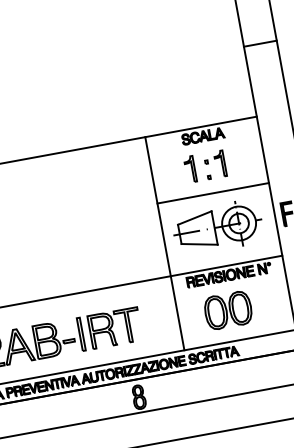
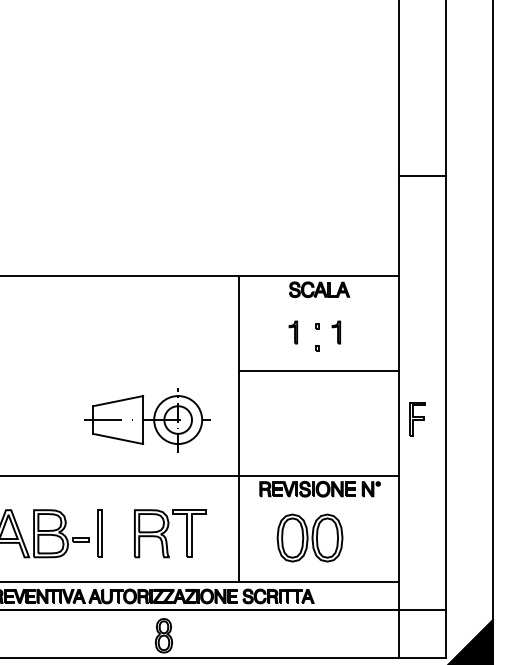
part: (220, 163) -> (336, 332), size x0.6
part: (190, 169) -> (293, 332), size x0.6
part: (217, 227) -> (147, 420), moved
part: (115, 327) -> (170, 533), moved

